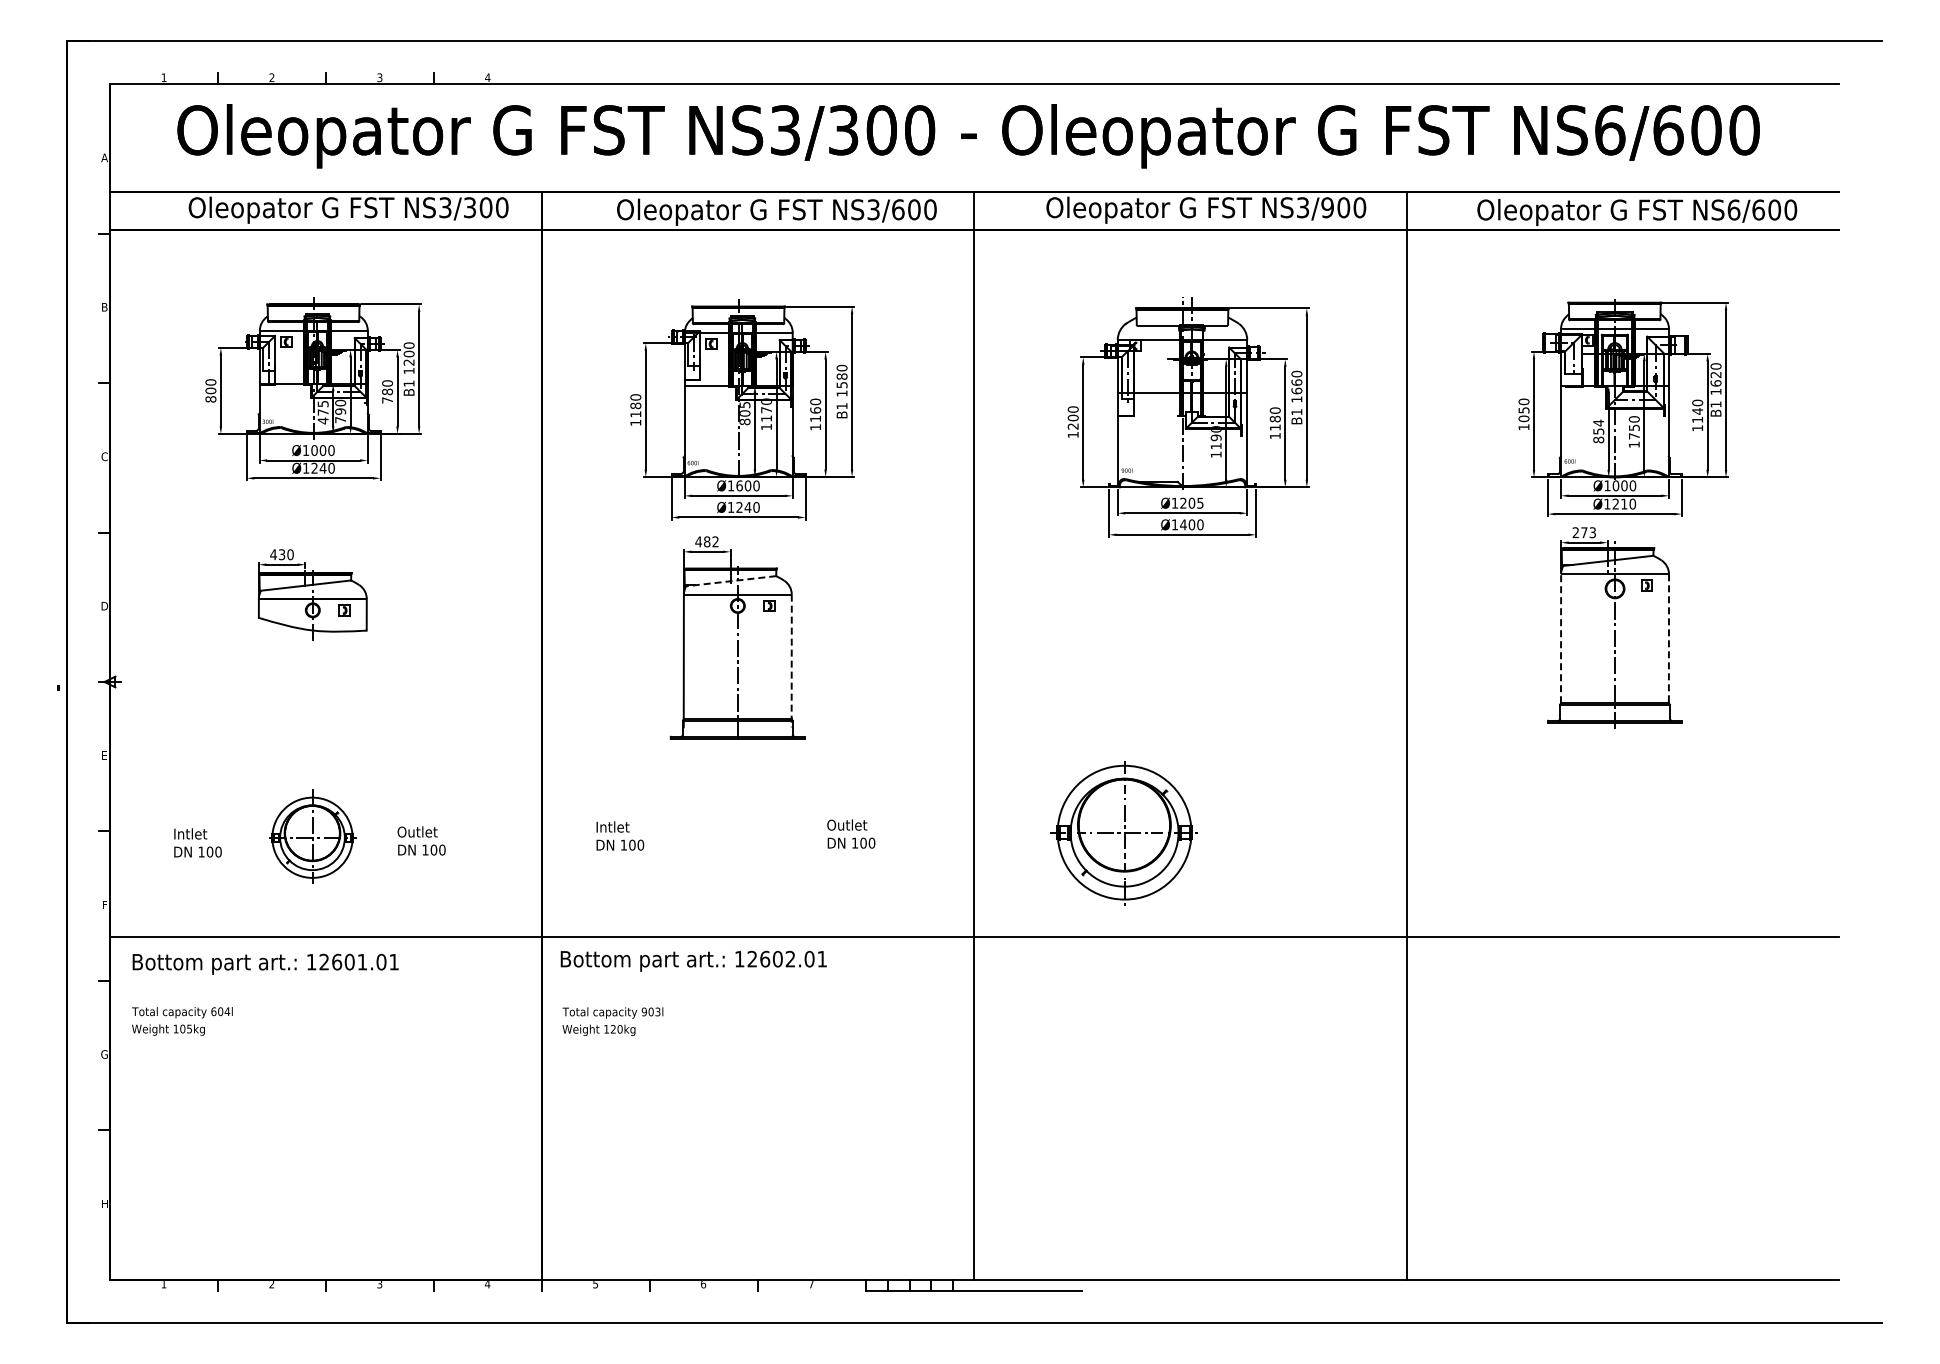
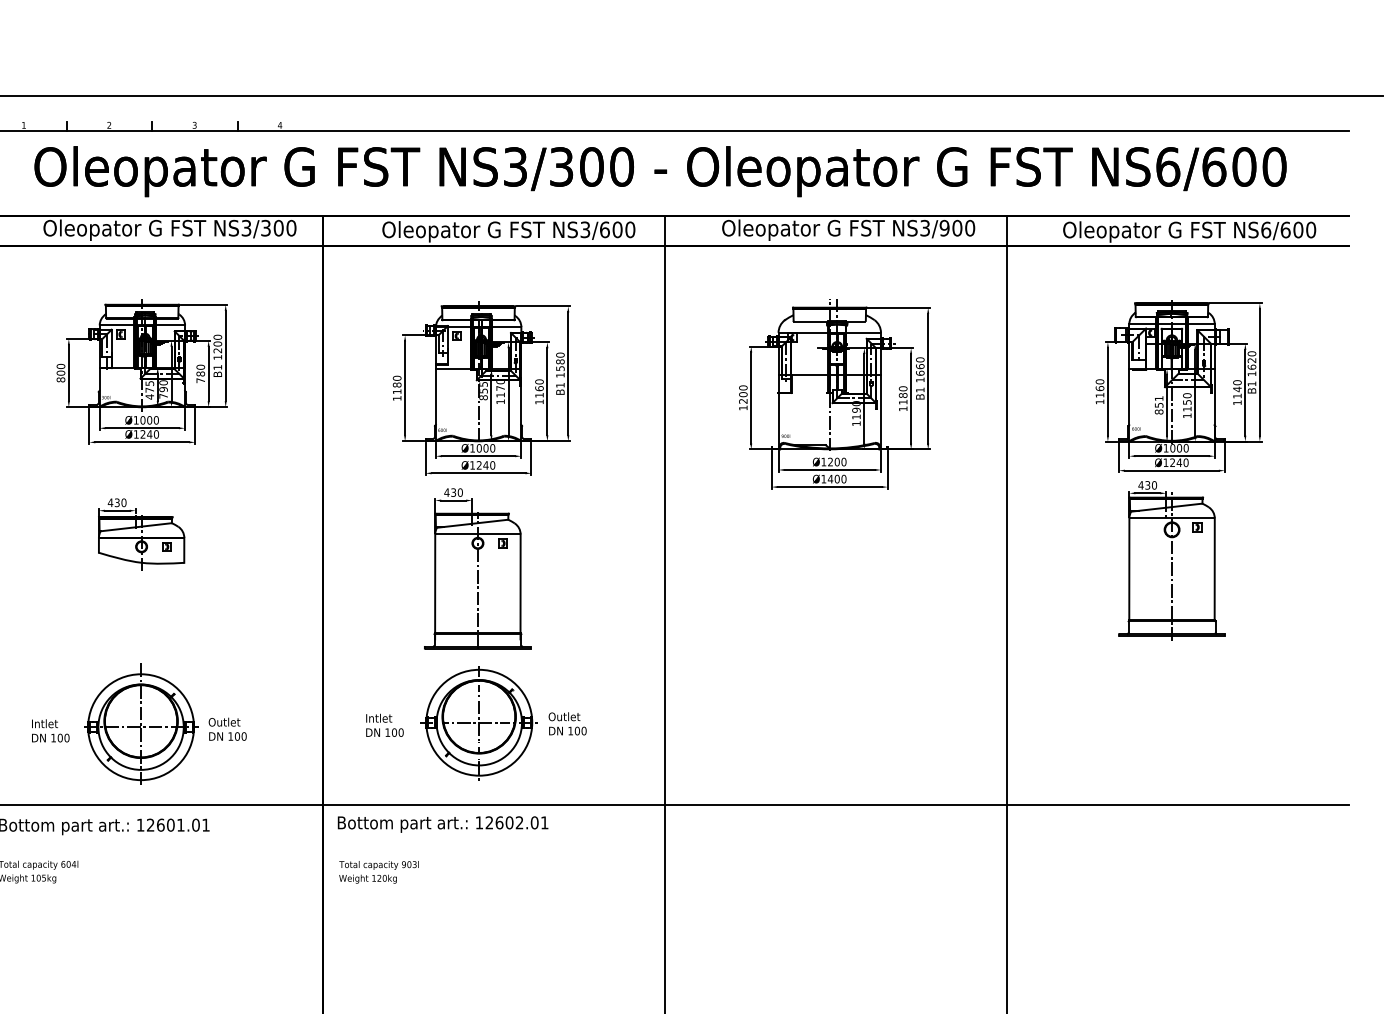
text: (745, 413) -> (483, 391), 805 -> 855
text: (1523, 414) -> (1099, 391), 1050 -> 1160
text: (1598, 422) -> (1158, 398), 854 -> 851
text: (1634, 436) -> (1187, 409), 1750 -> 1150
text: (739, 485) -> (479, 448), Ø1600 -> Ø1000
text: (1200, 502) -> (844, 461), Ø1205 -> Ø1200
text: (1623, 503) -> (1178, 462), Ø1210 -> Ø1240
text: (1584, 532) -> (1147, 485), 273 -> 430
text: (711, 541) -> (457, 492), 482 -> 430
line: (730, 581) -> (472, 523), dashed -> solid
line: (1561, 638) -> (1129, 569), dashed -> solid
line: (1668, 639) -> (1214, 569), dashed -> solid
line: (791, 661) -> (520, 587), dashed -> solid
part: (1123, 833) -> (478, 723), moved
part: (312, 836) -> (141, 725), size x1.67

